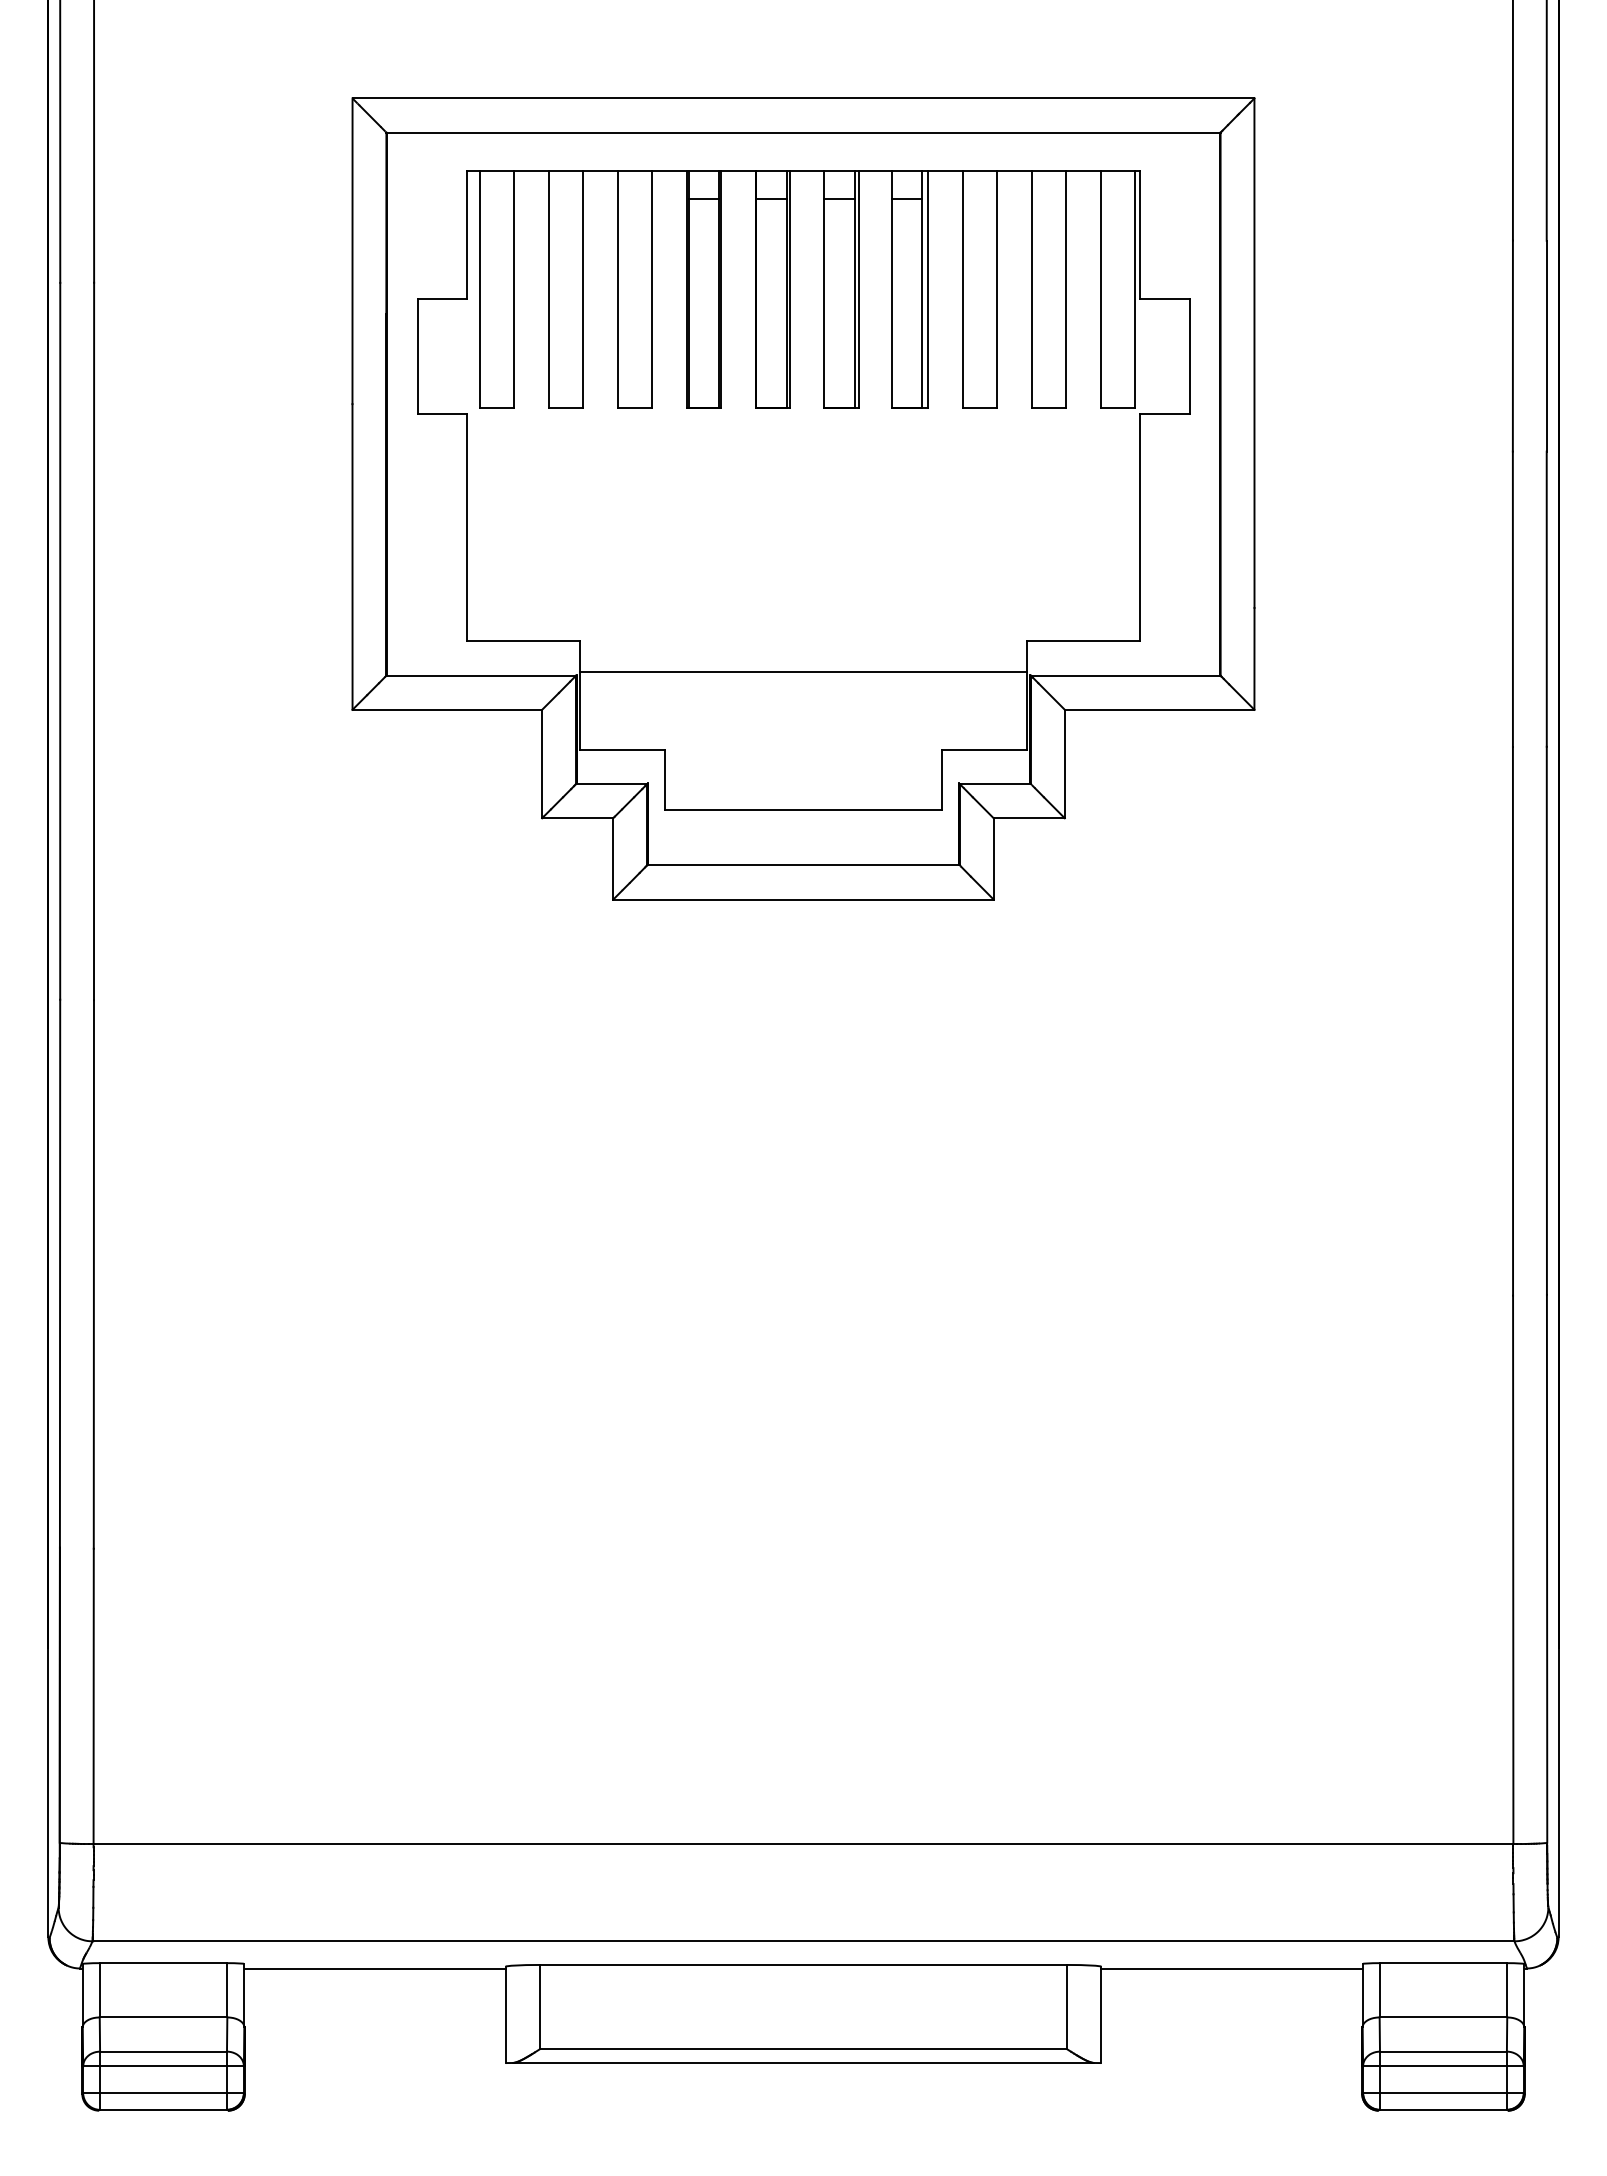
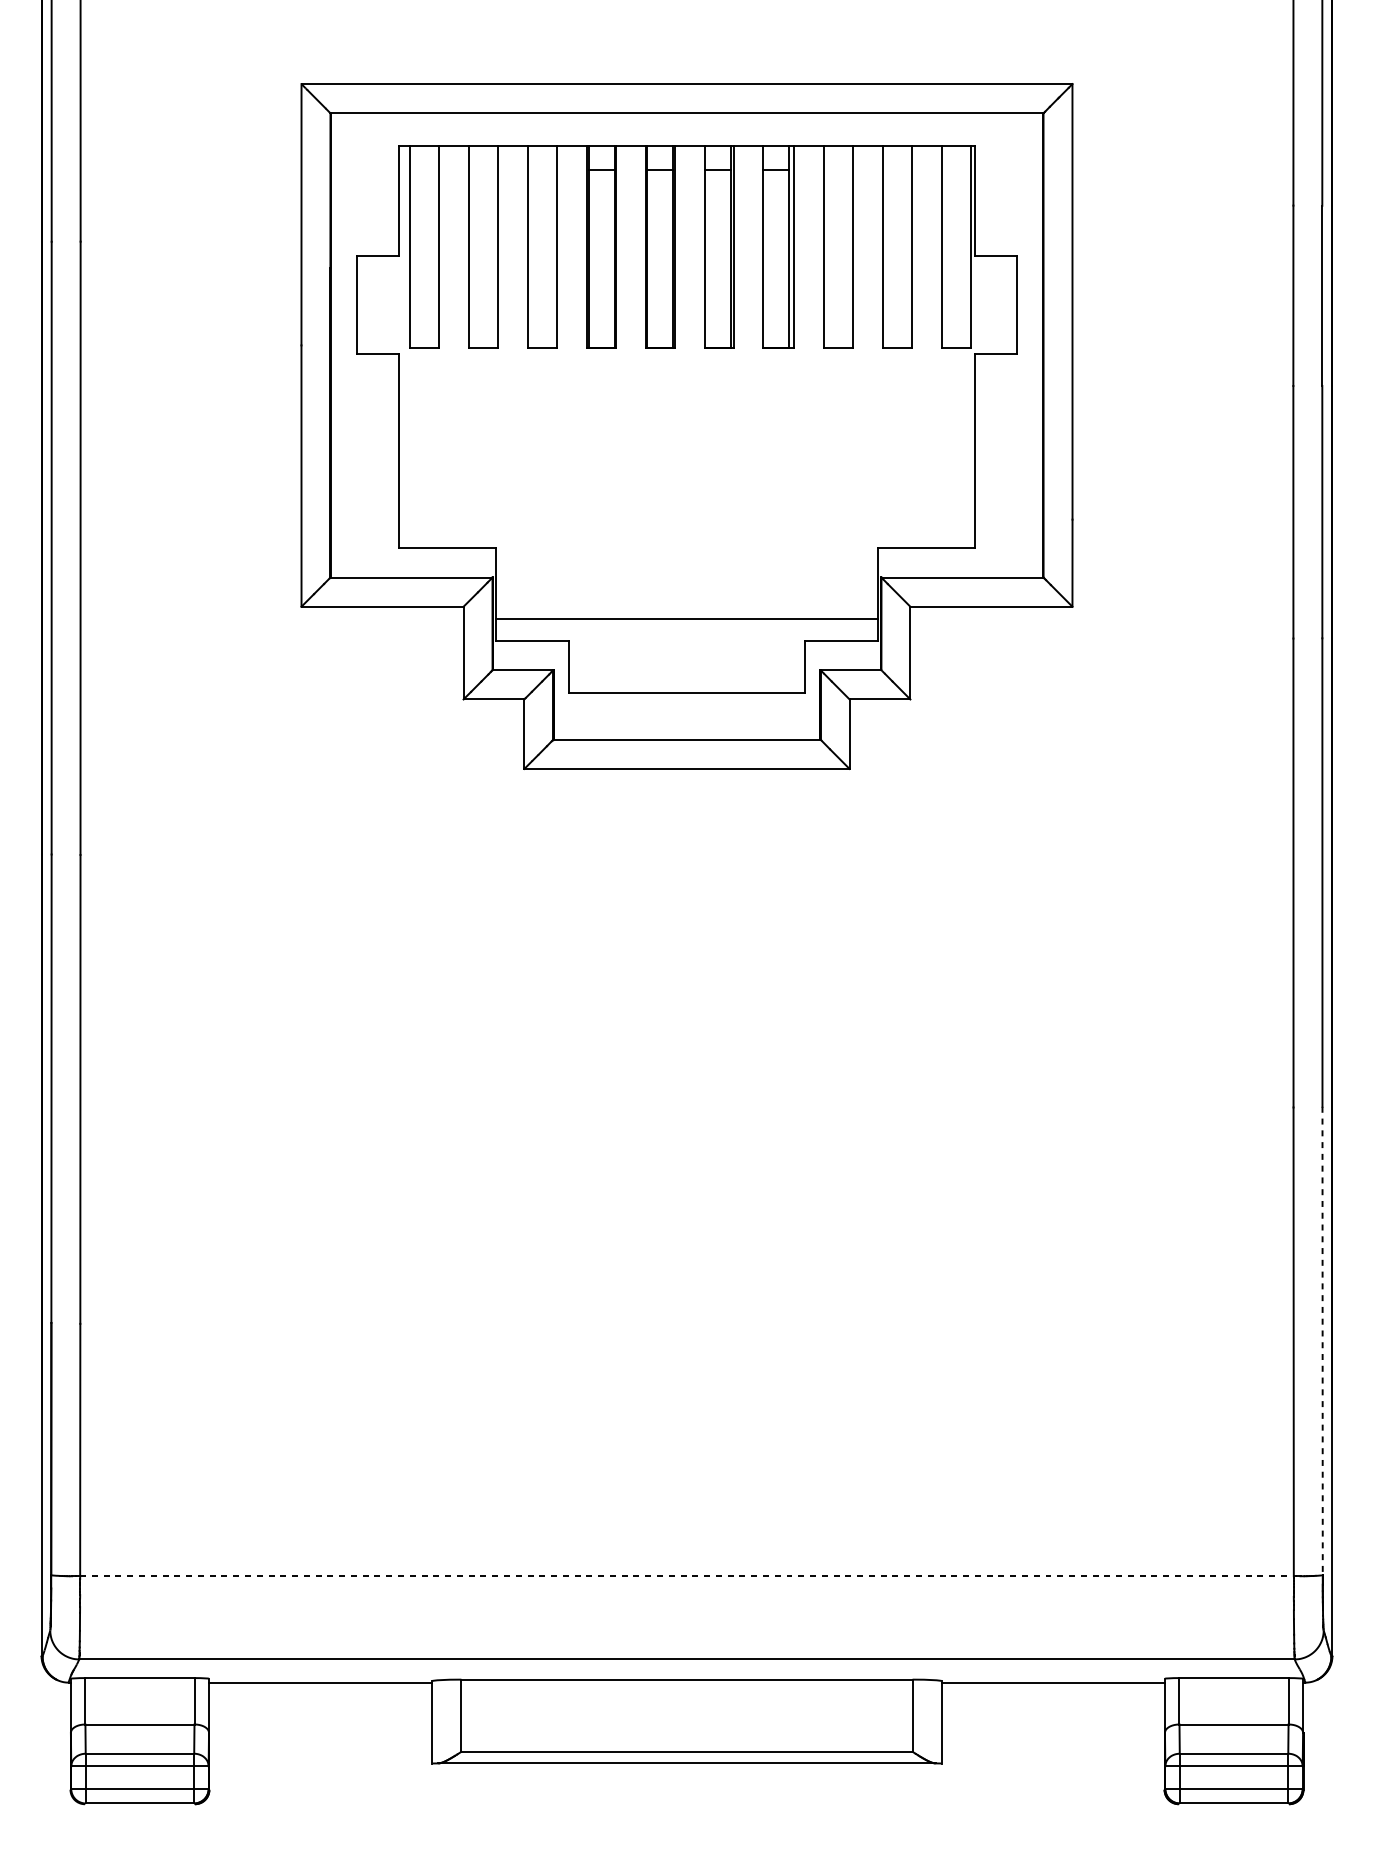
line: (803, 671) -> (687, 619), moved
line: (1547, 1568) -> (1322, 1340), solid -> dashed
line: (805, 1844) -> (688, 1576), solid -> dashed

